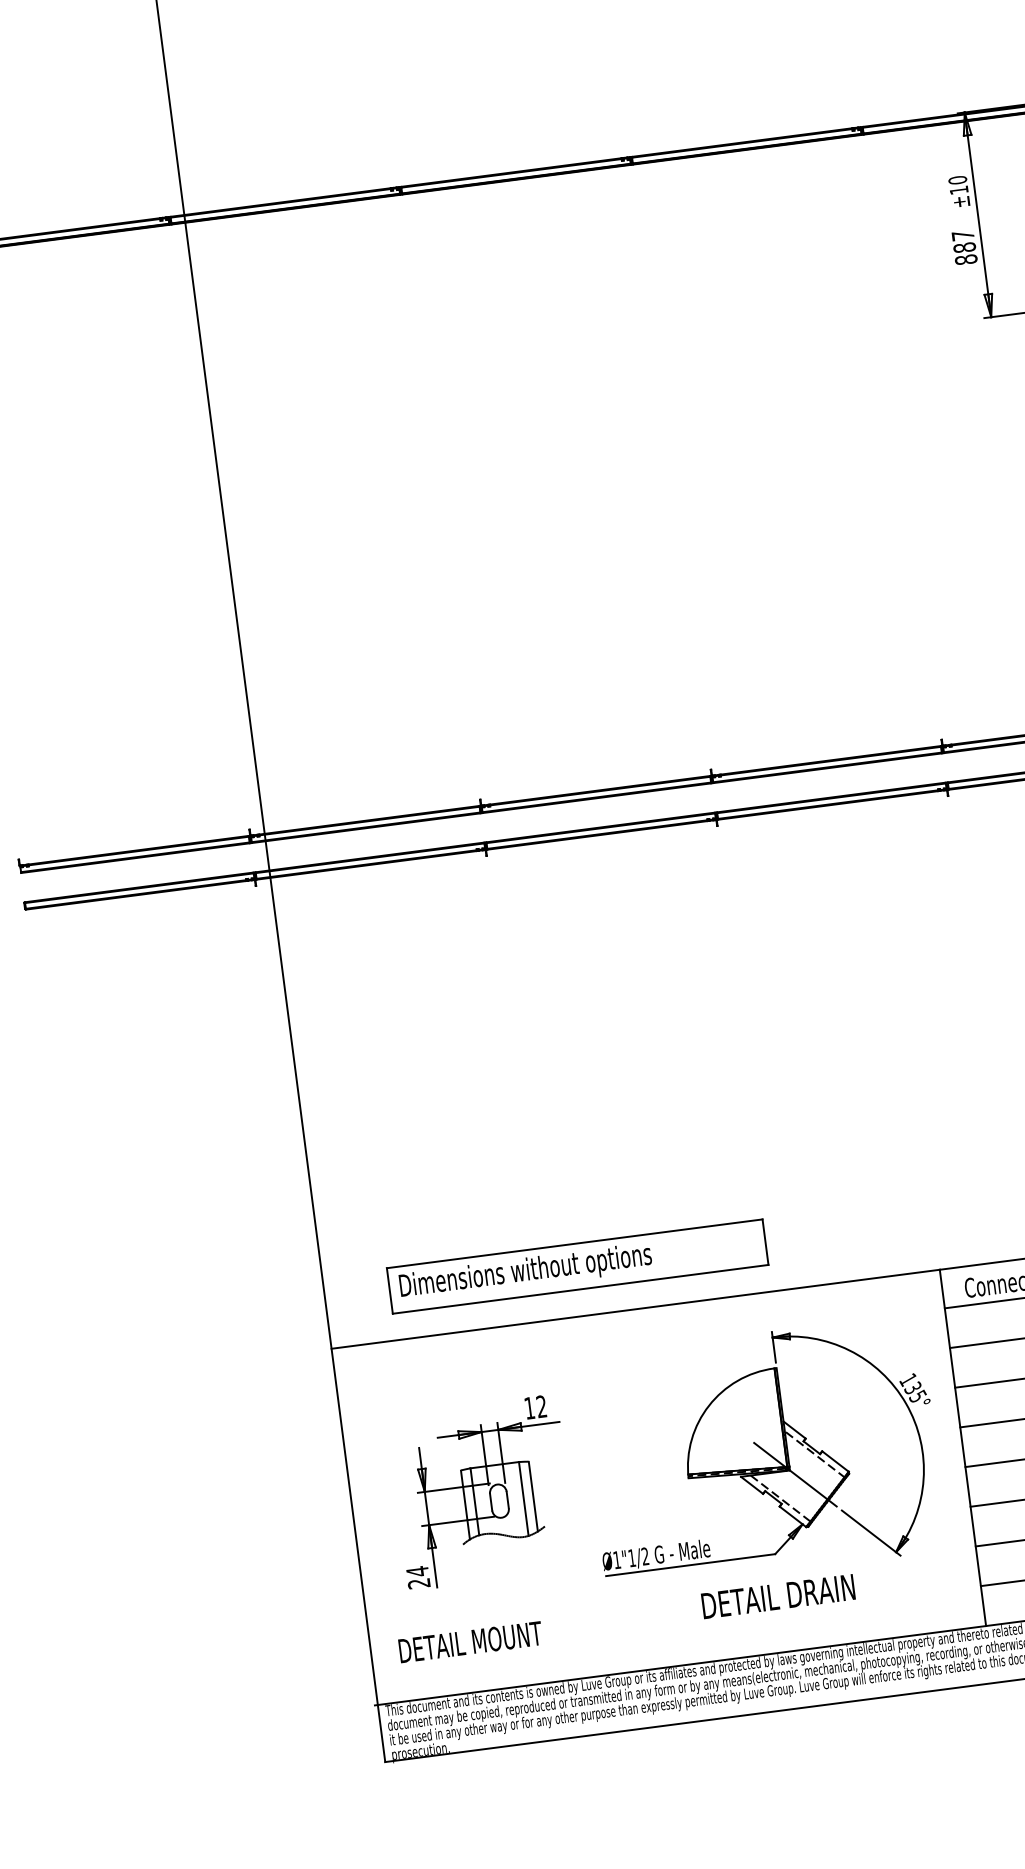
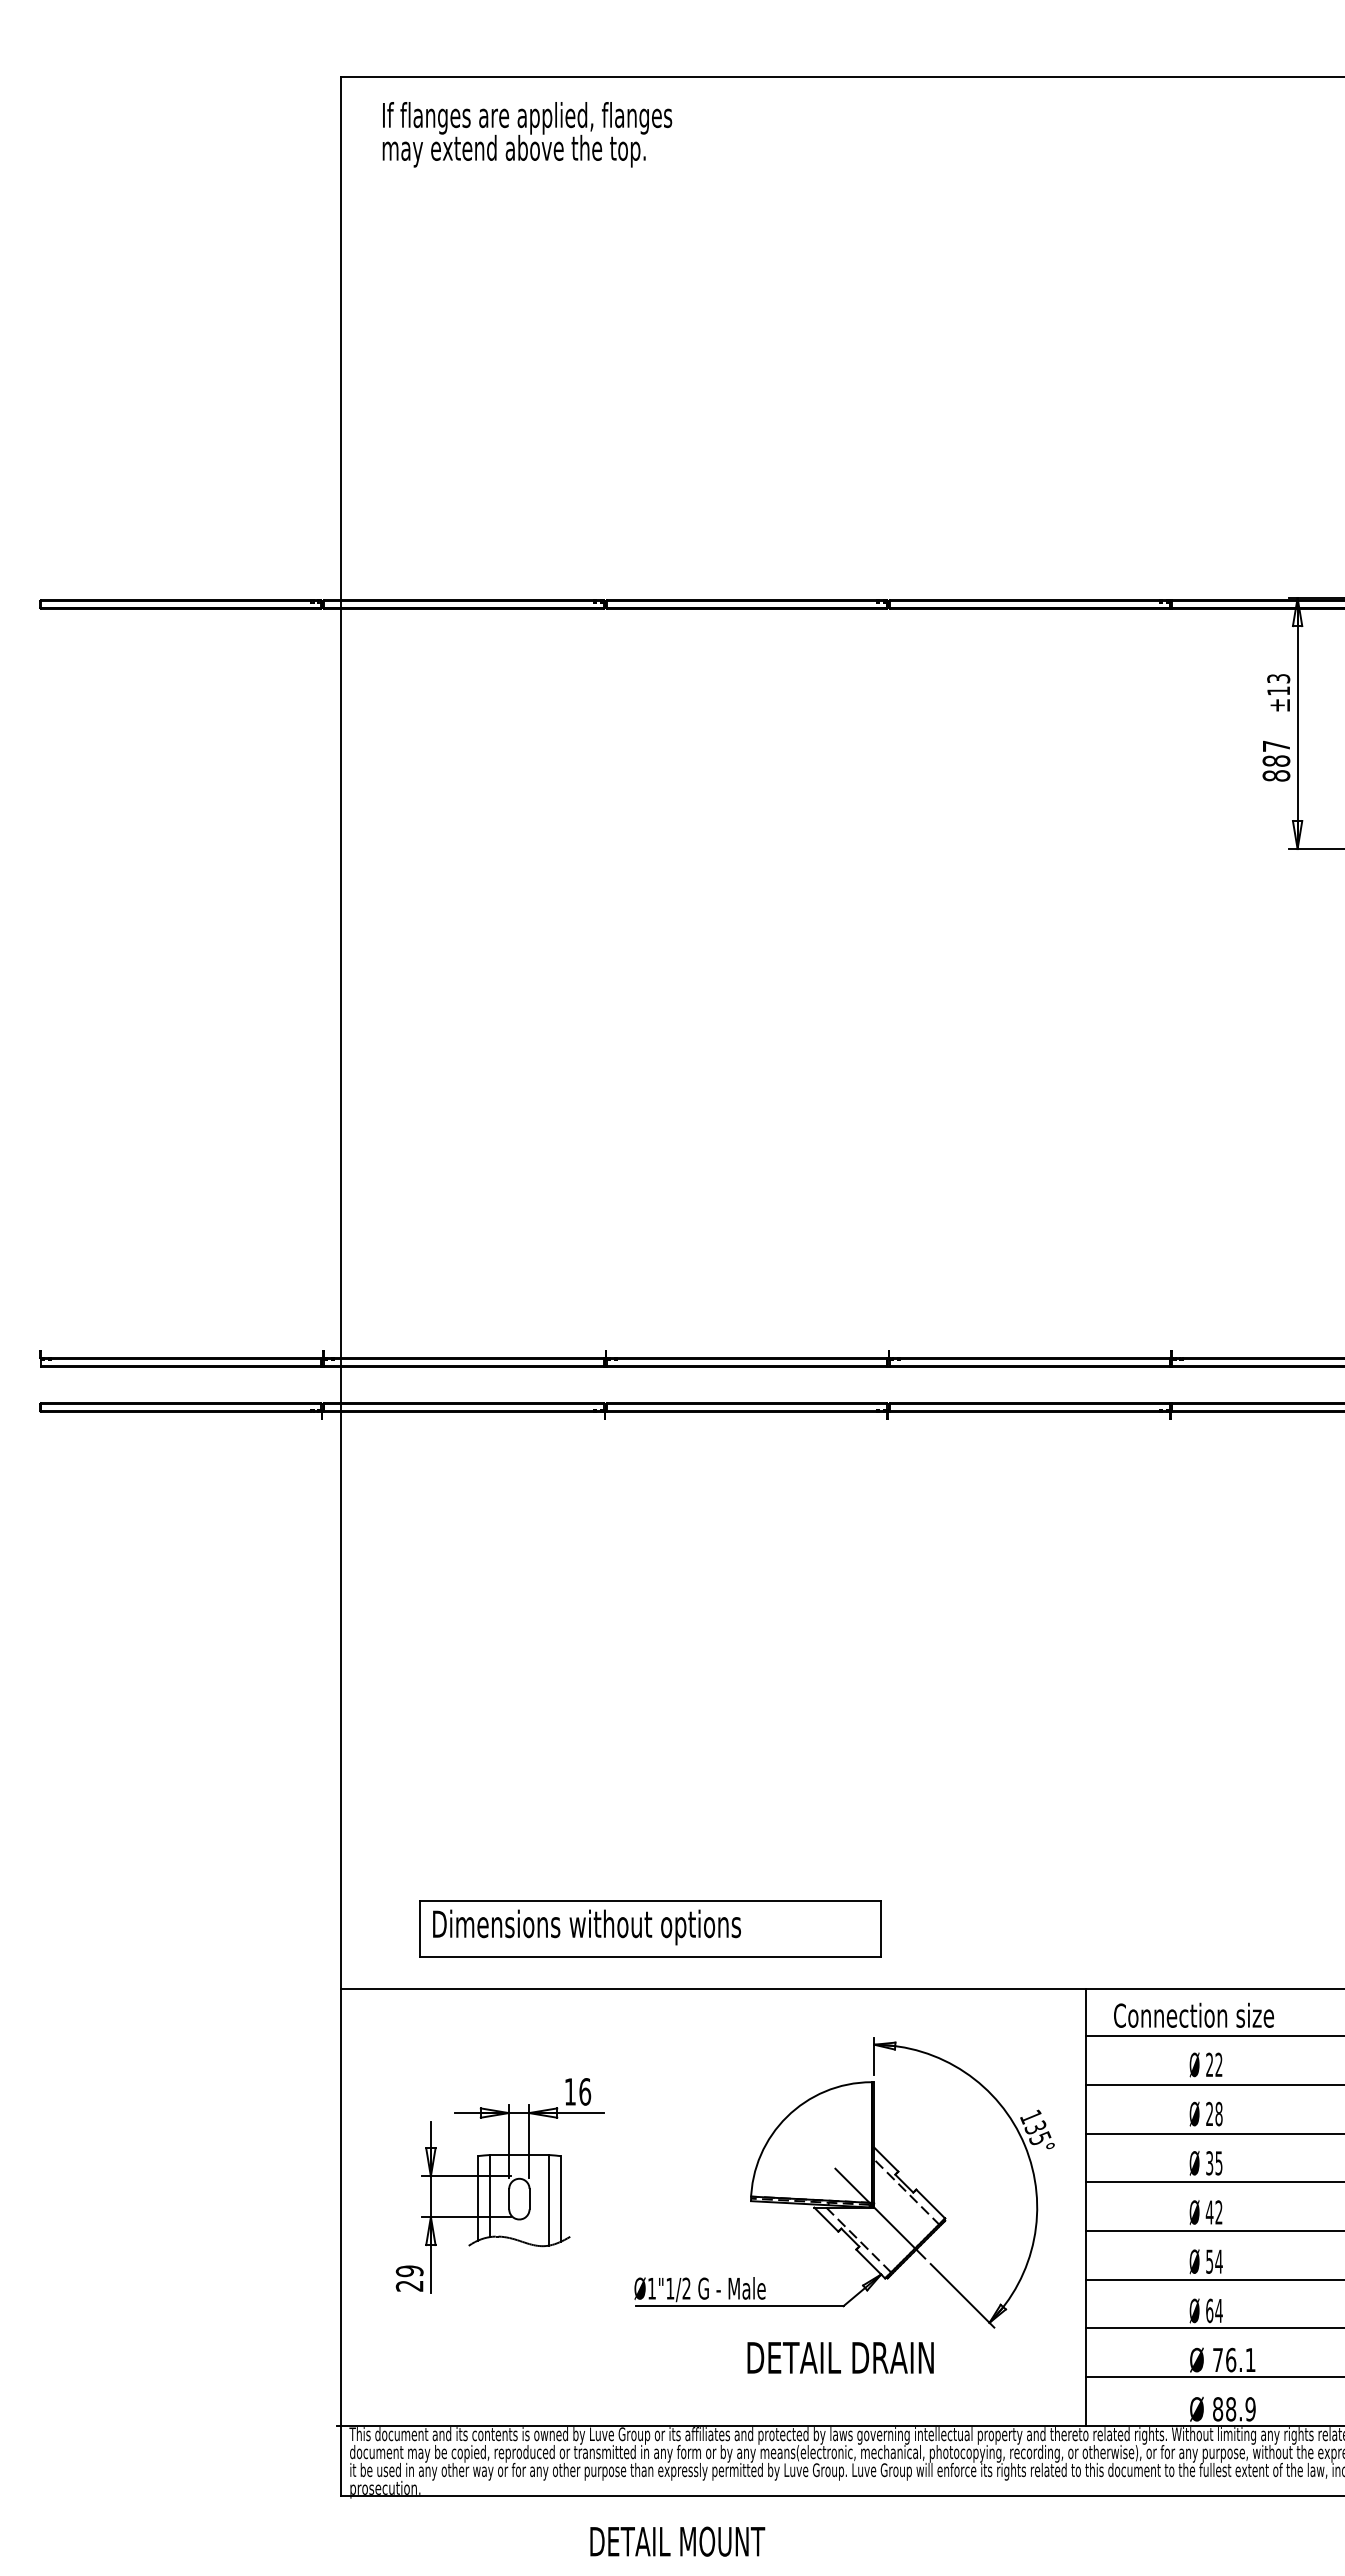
text: (957, 180) -> (1278, 678), ±10 -> ±13
text: (541, 1406) -> (585, 2091), 12 -> 16
text: (417, 1571) -> (409, 2271), 24 -> 29
text: (470, 1642) -> (677, 2541), moved

